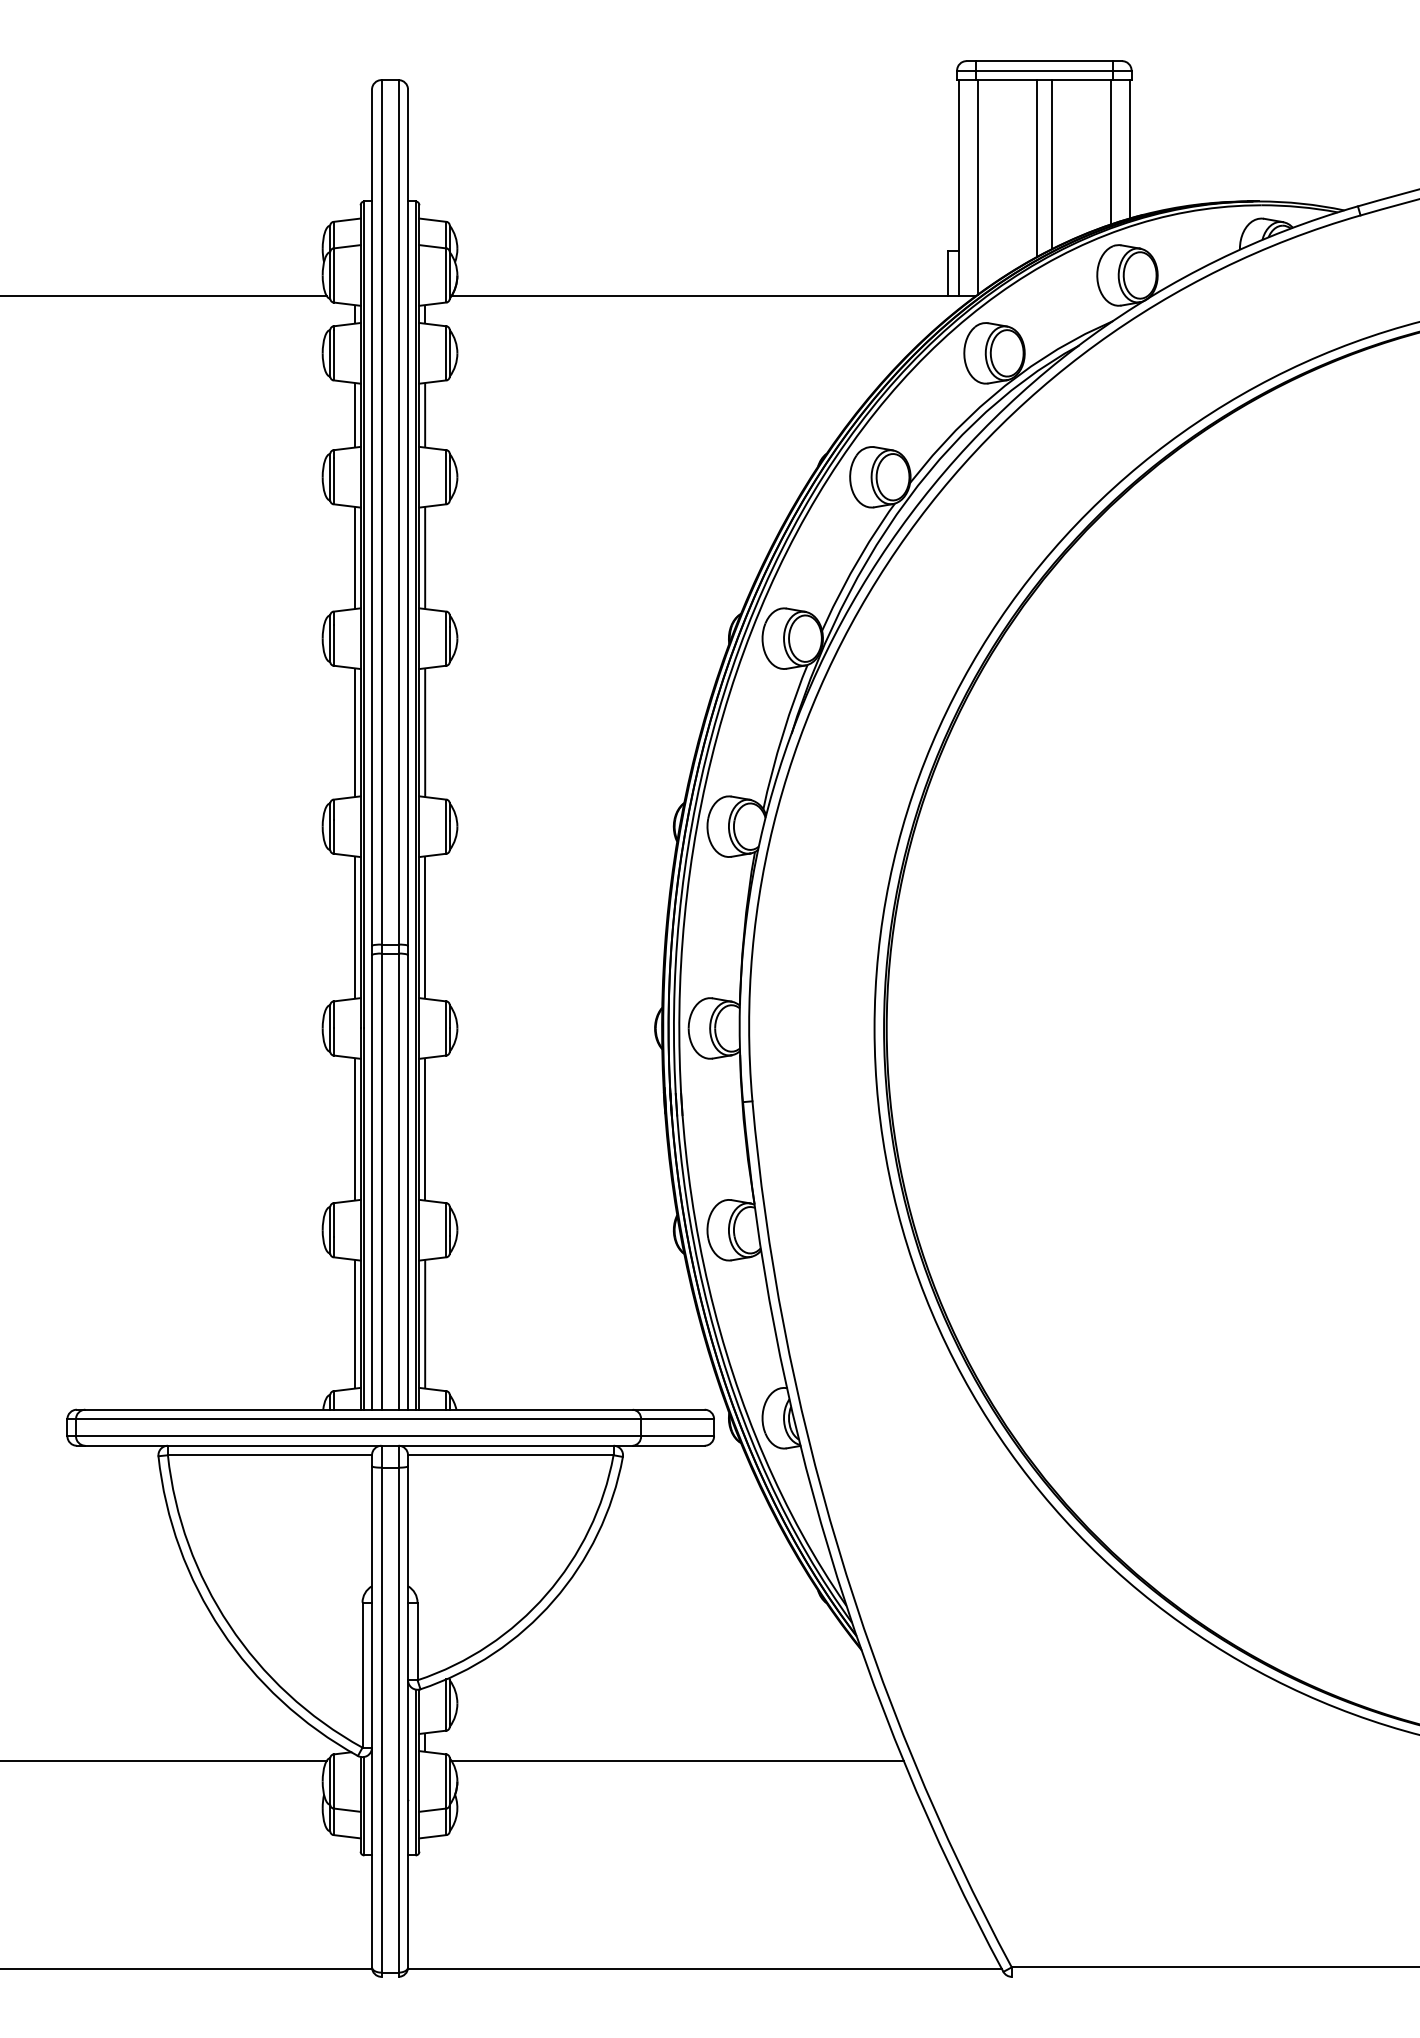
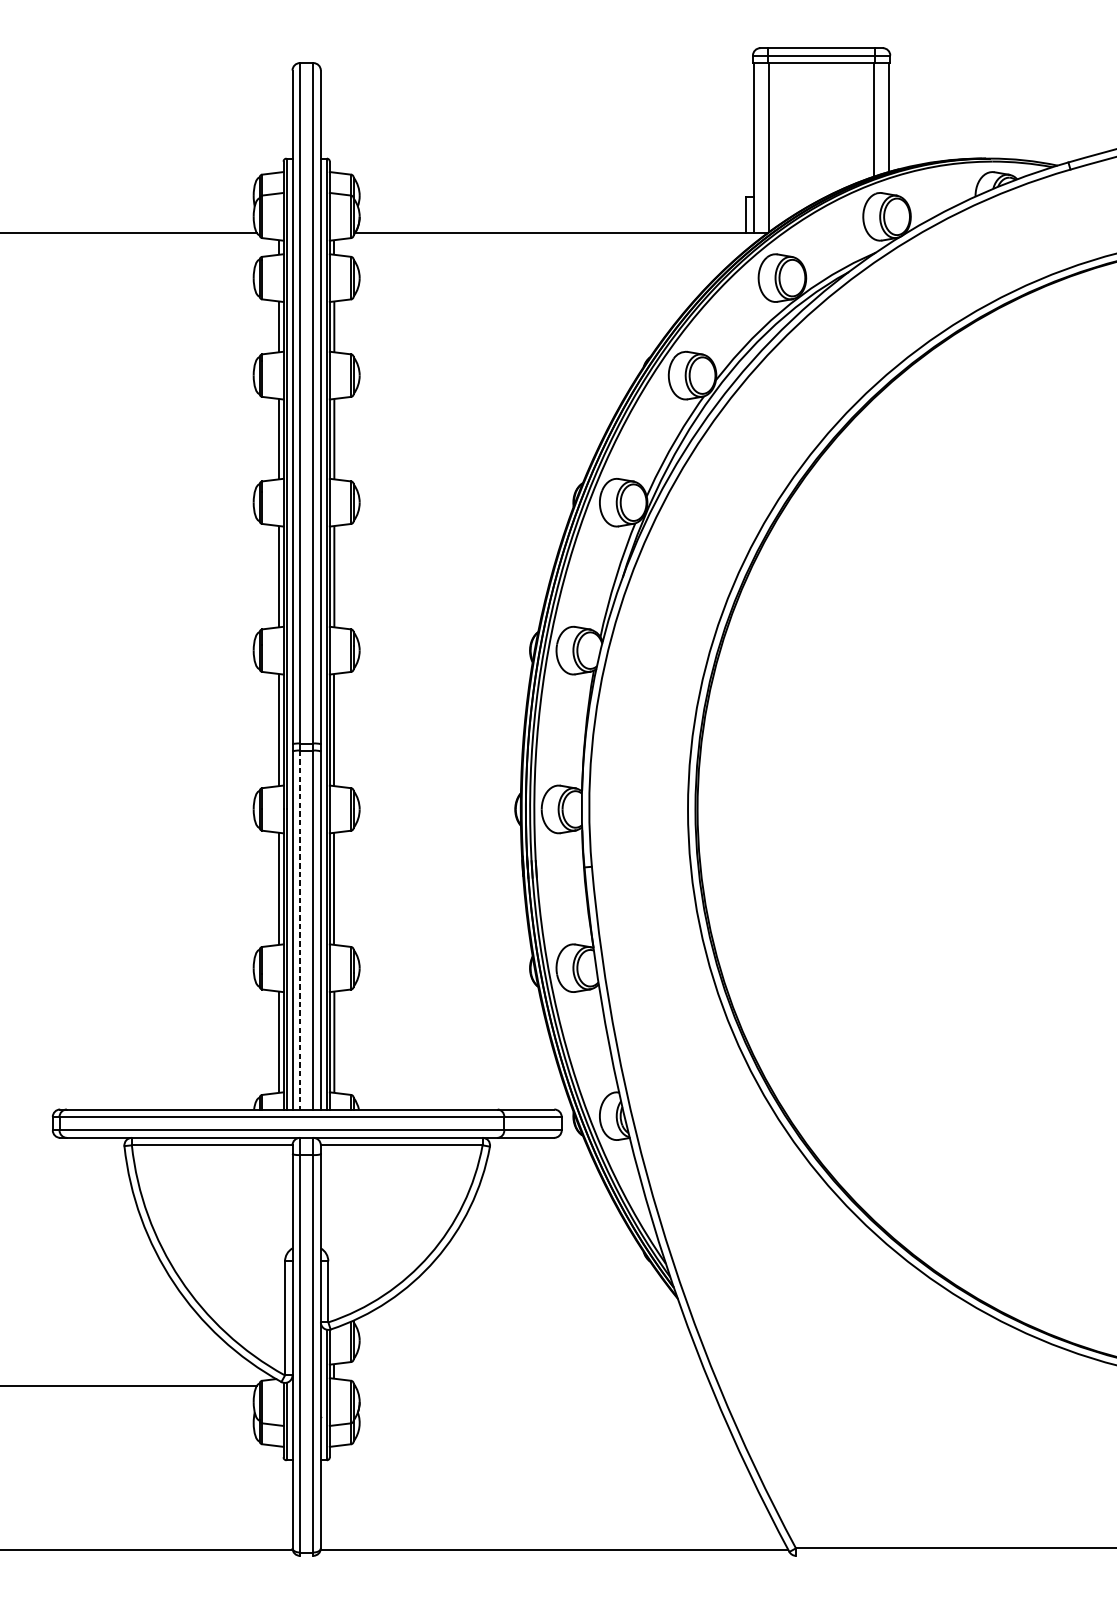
line: (1051, 164) -> (827, 129), removed
line: (1036, 168) -> (815, 132), removed
line: (381, 1182) -> (299, 930), solid -> dashed
line: (677, 1760) -> (532, 1385), removed

